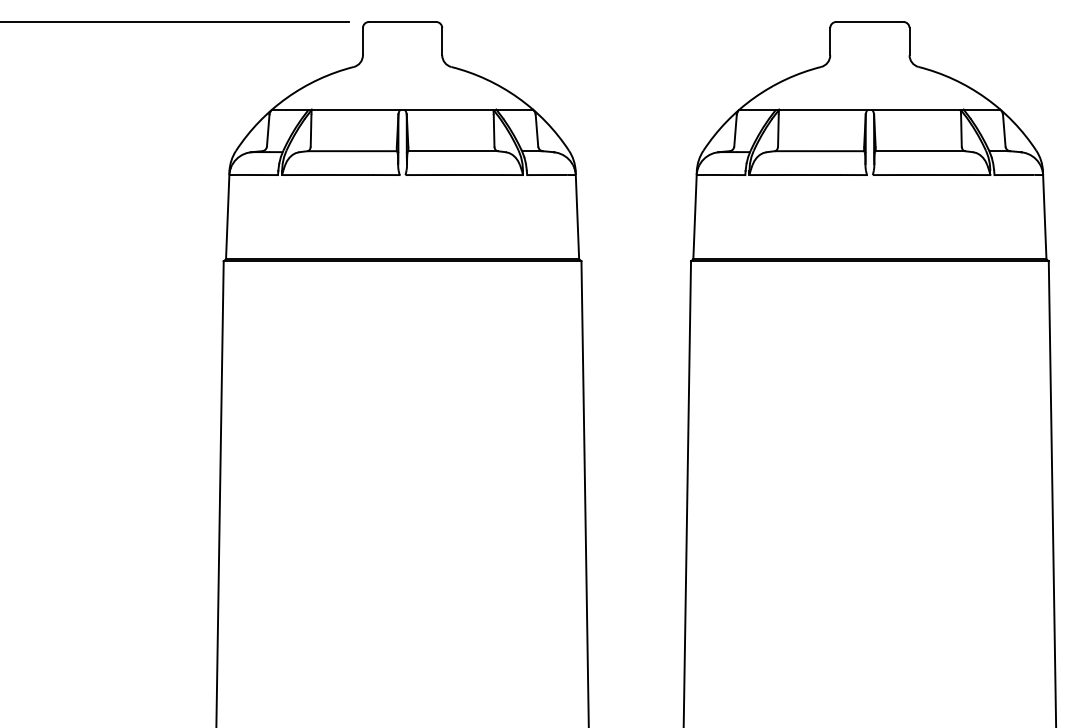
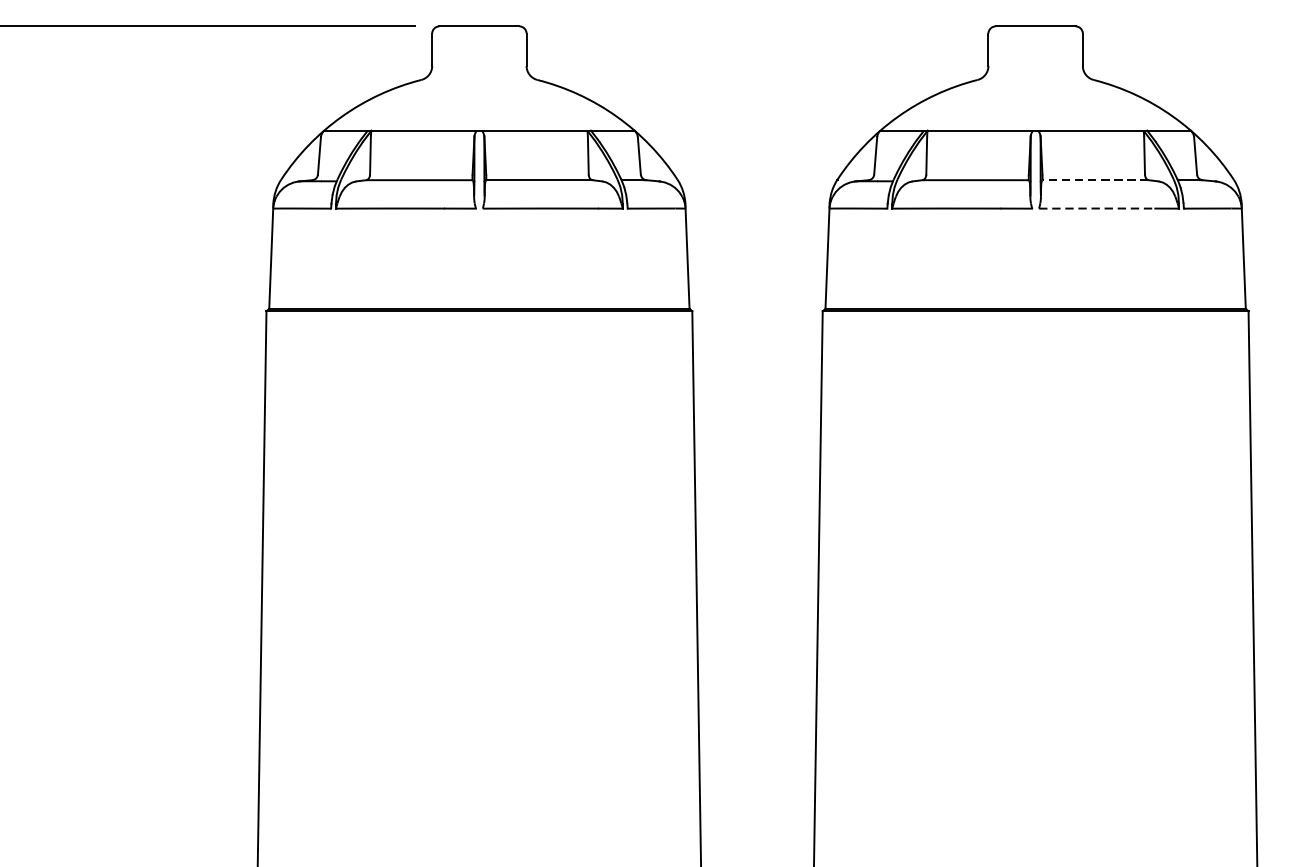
line: (920, 151) -> (1095, 180), solid -> dashed
line: (922, 174) -> (1098, 207), solid -> dashed

